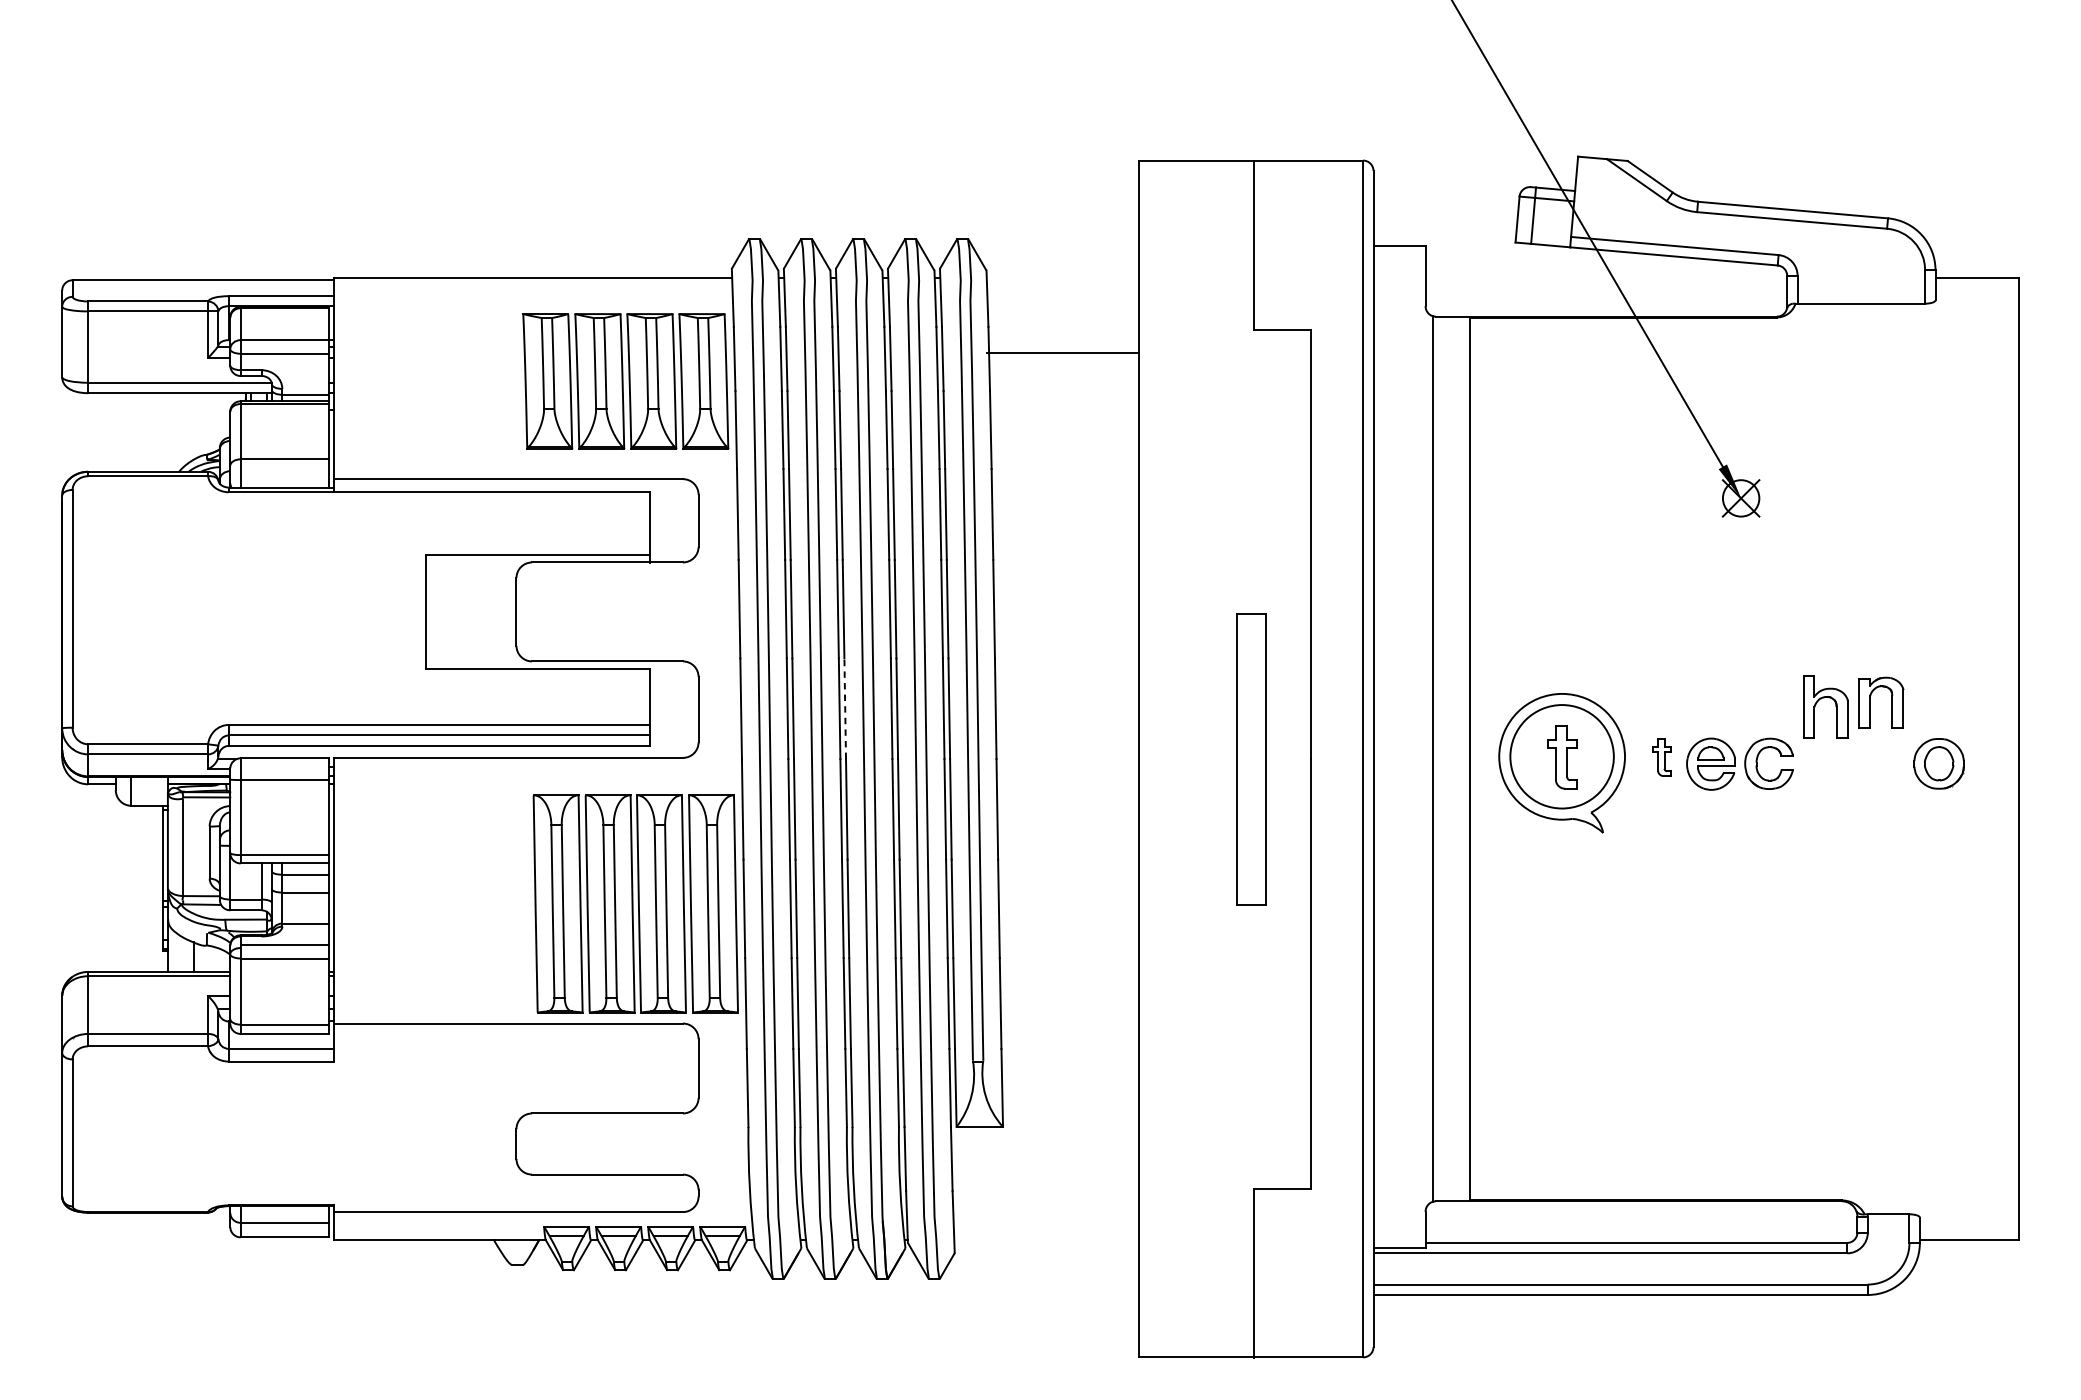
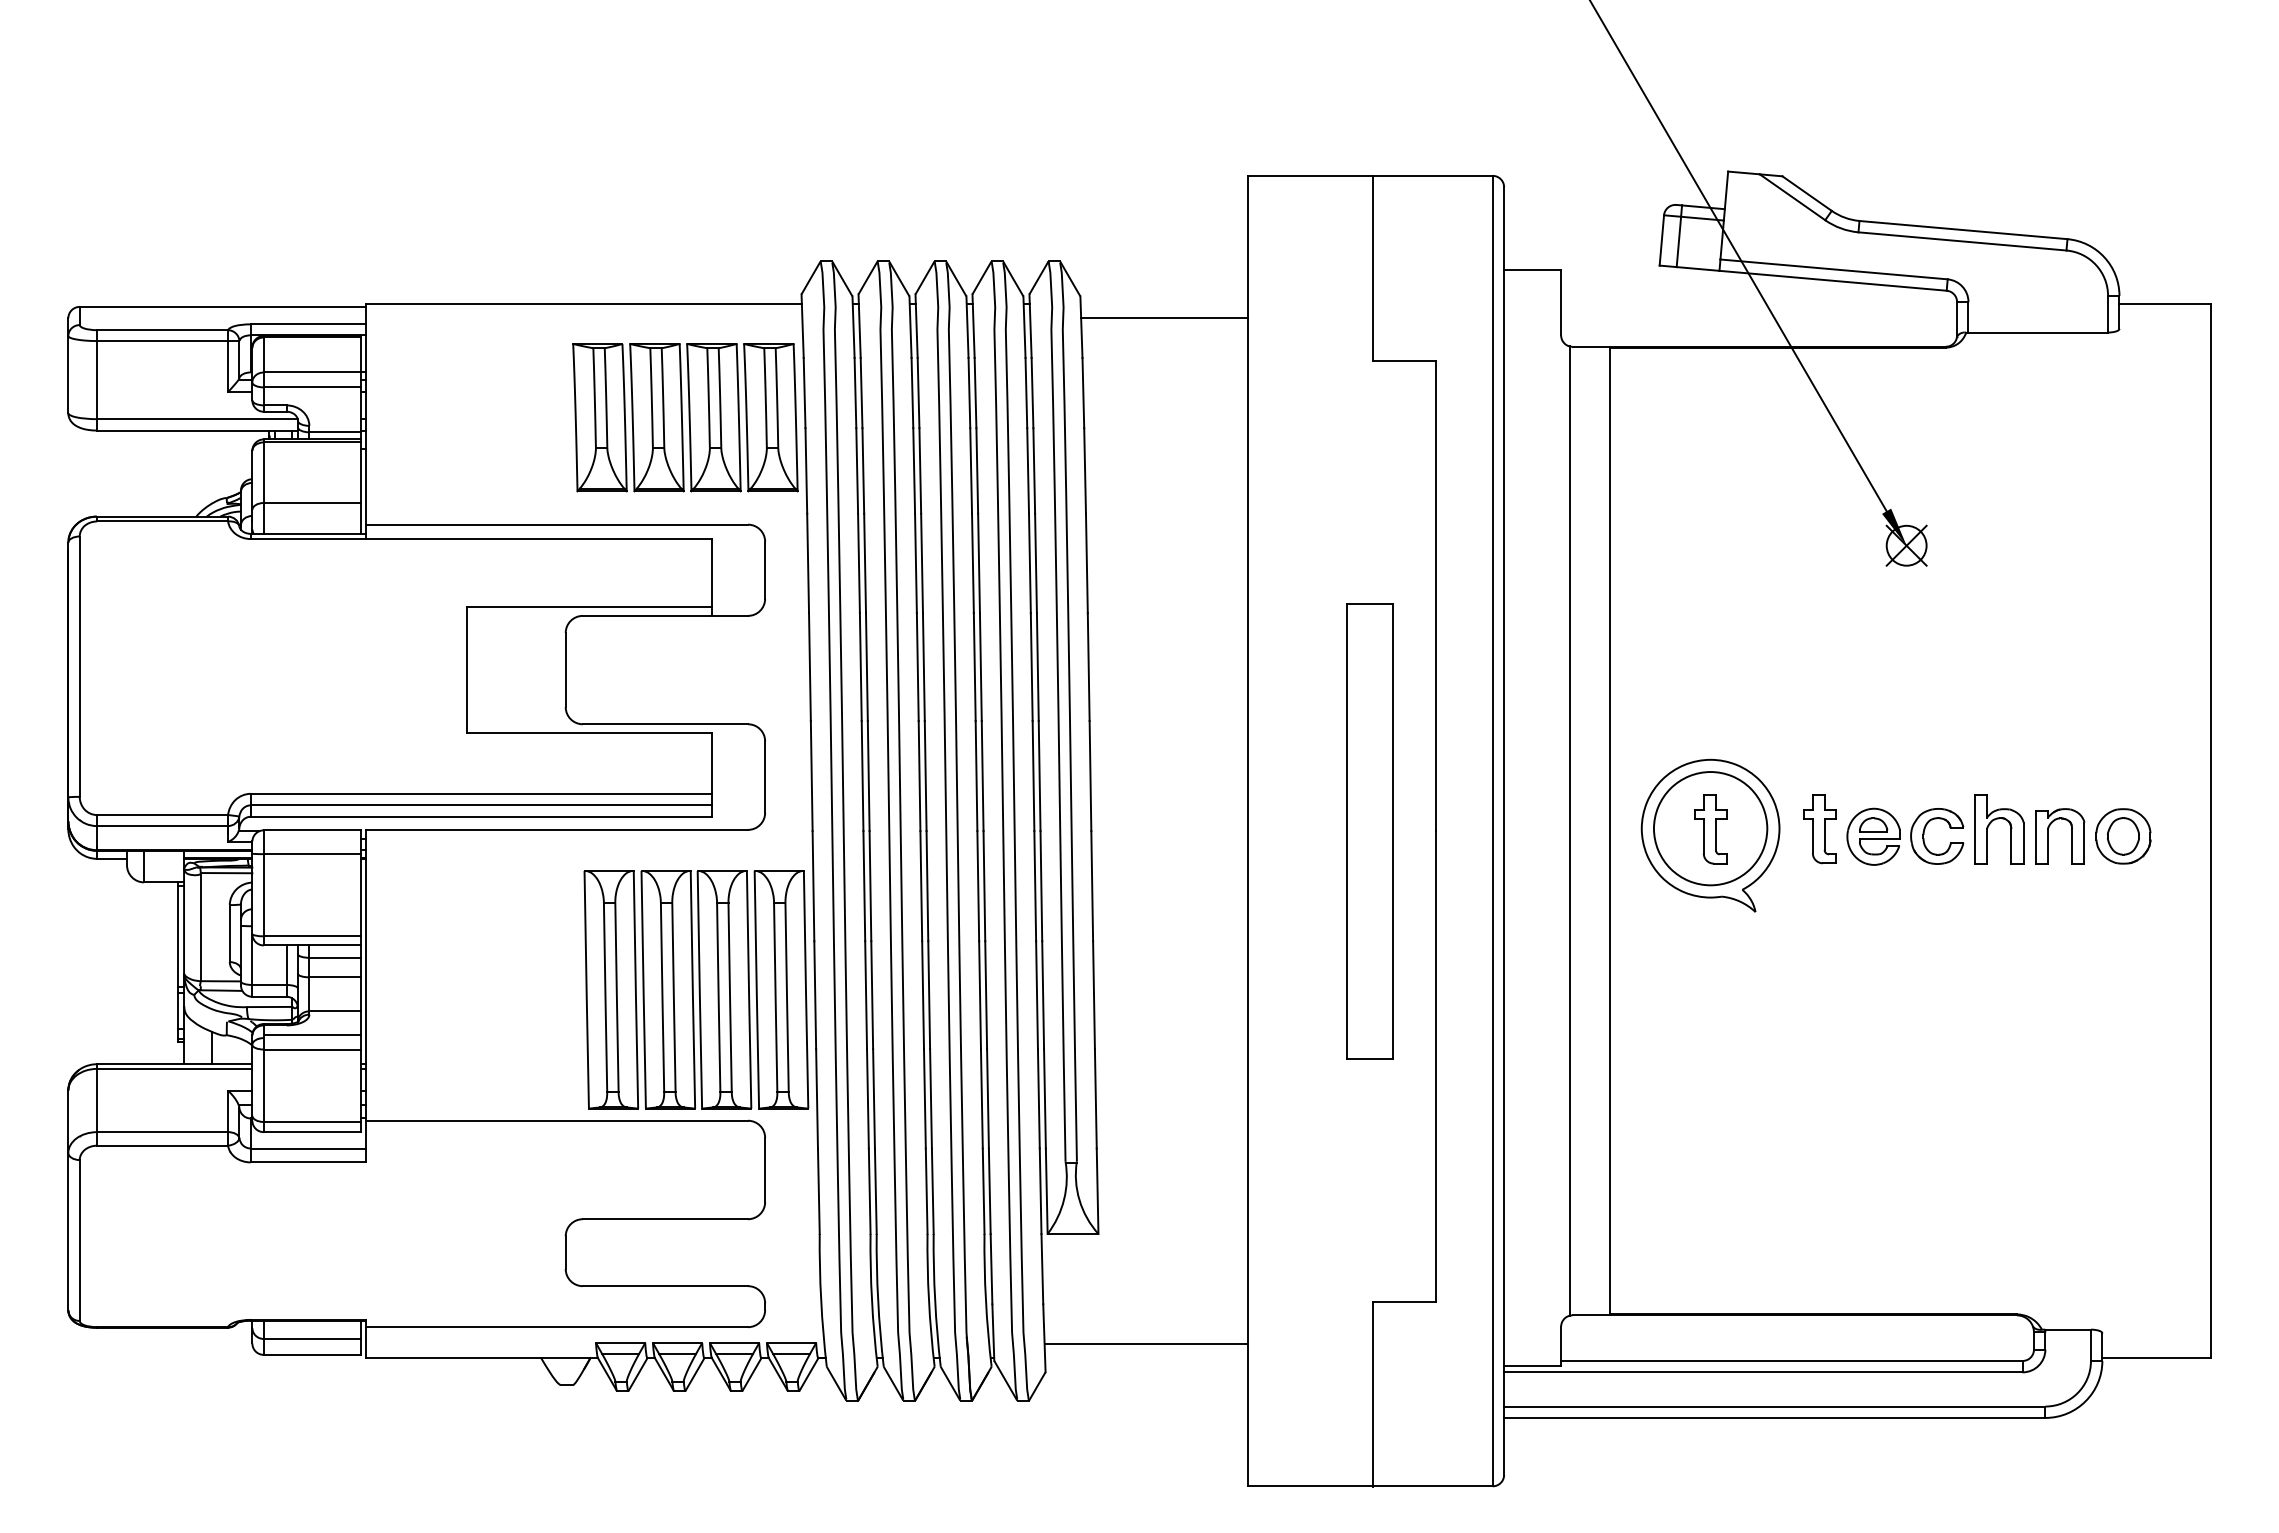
line: (1063, 352) -> (1164, 318), moved
part: (1822, 699) -> (1995, 820), moved
part: (1891, 702) -> (2071, 836), moved
line: (845, 708) -> (925, 775), dashed -> solid
part: (1661, 757) -> (1819, 829), size x1.67
part: (1250, 759) -> (1369, 831), size x1.43
line: (1045, 1226) -> (1145, 1343), added

